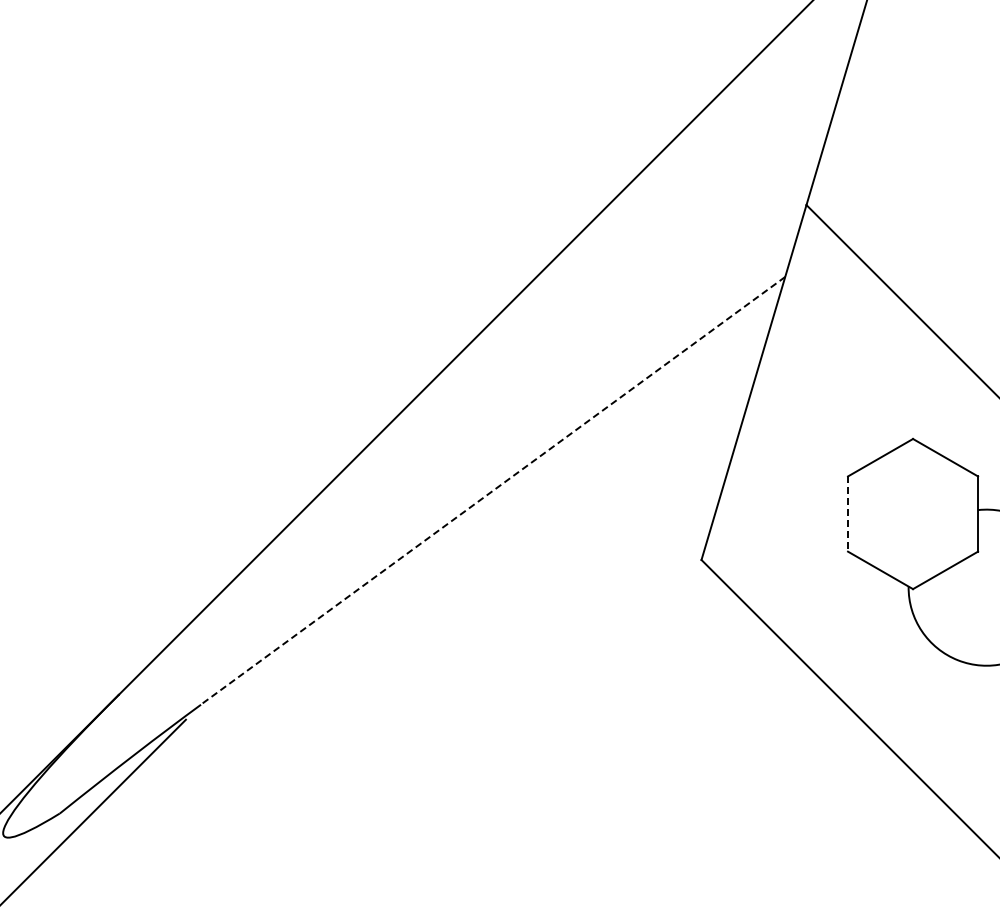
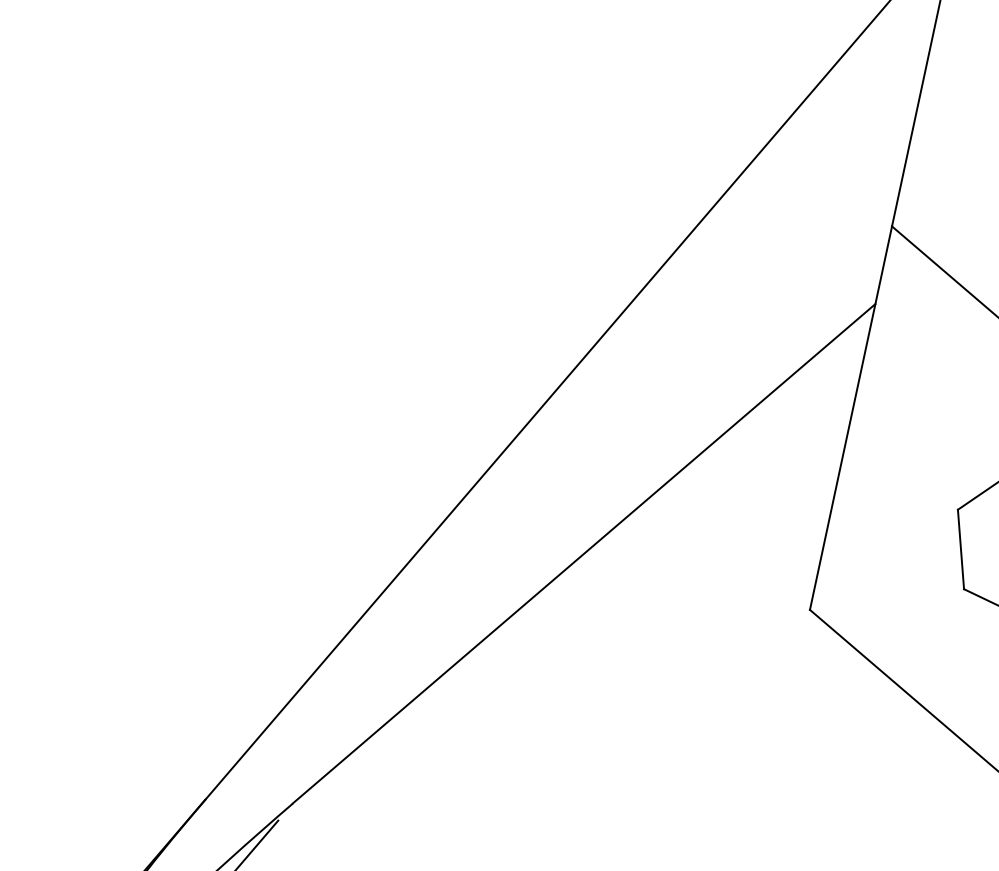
line: (492, 491) -> (583, 554), dashed -> solid
line: (848, 514) -> (961, 549), dashed -> solid

